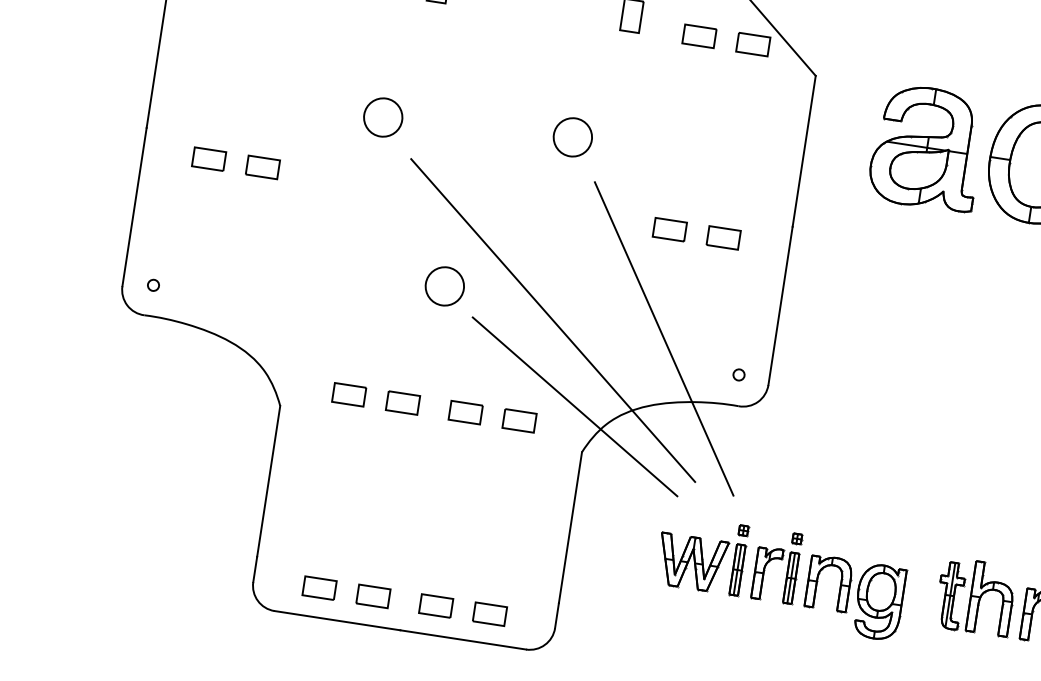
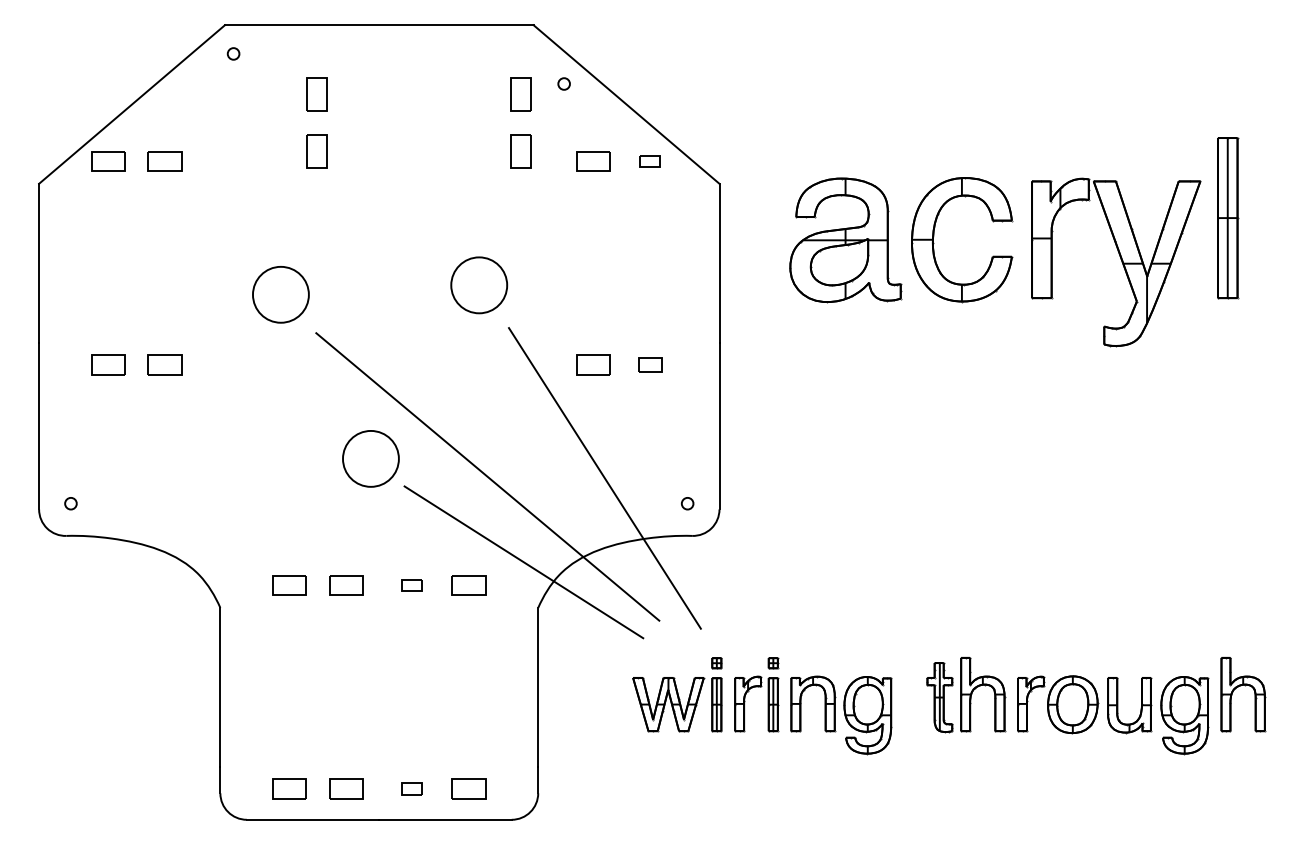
part: (753, 44) -> (650, 161), size x0.6
circle: (382, 117) -> (280, 294), size x1.4
circle: (573, 137) -> (479, 285), size x1.4
part: (723, 237) -> (650, 364), size x0.7
circle: (444, 285) -> (370, 458), size x1.4
part: (465, 412) -> (412, 585), size x0.6
part: (436, 605) -> (412, 788), size x0.6

